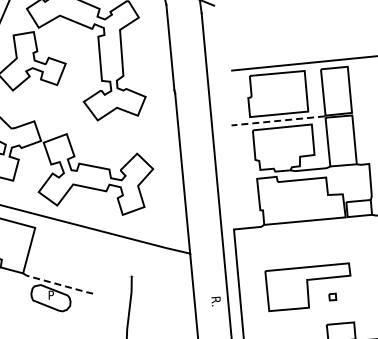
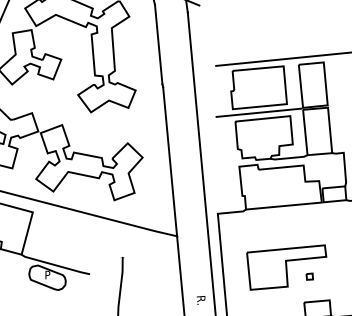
line: (278, 120) -> (259, 112), dashed -> solid
line: (59, 284) -> (55, 265), dashed -> solid
text: (215, 301) -> (200, 300), moved

